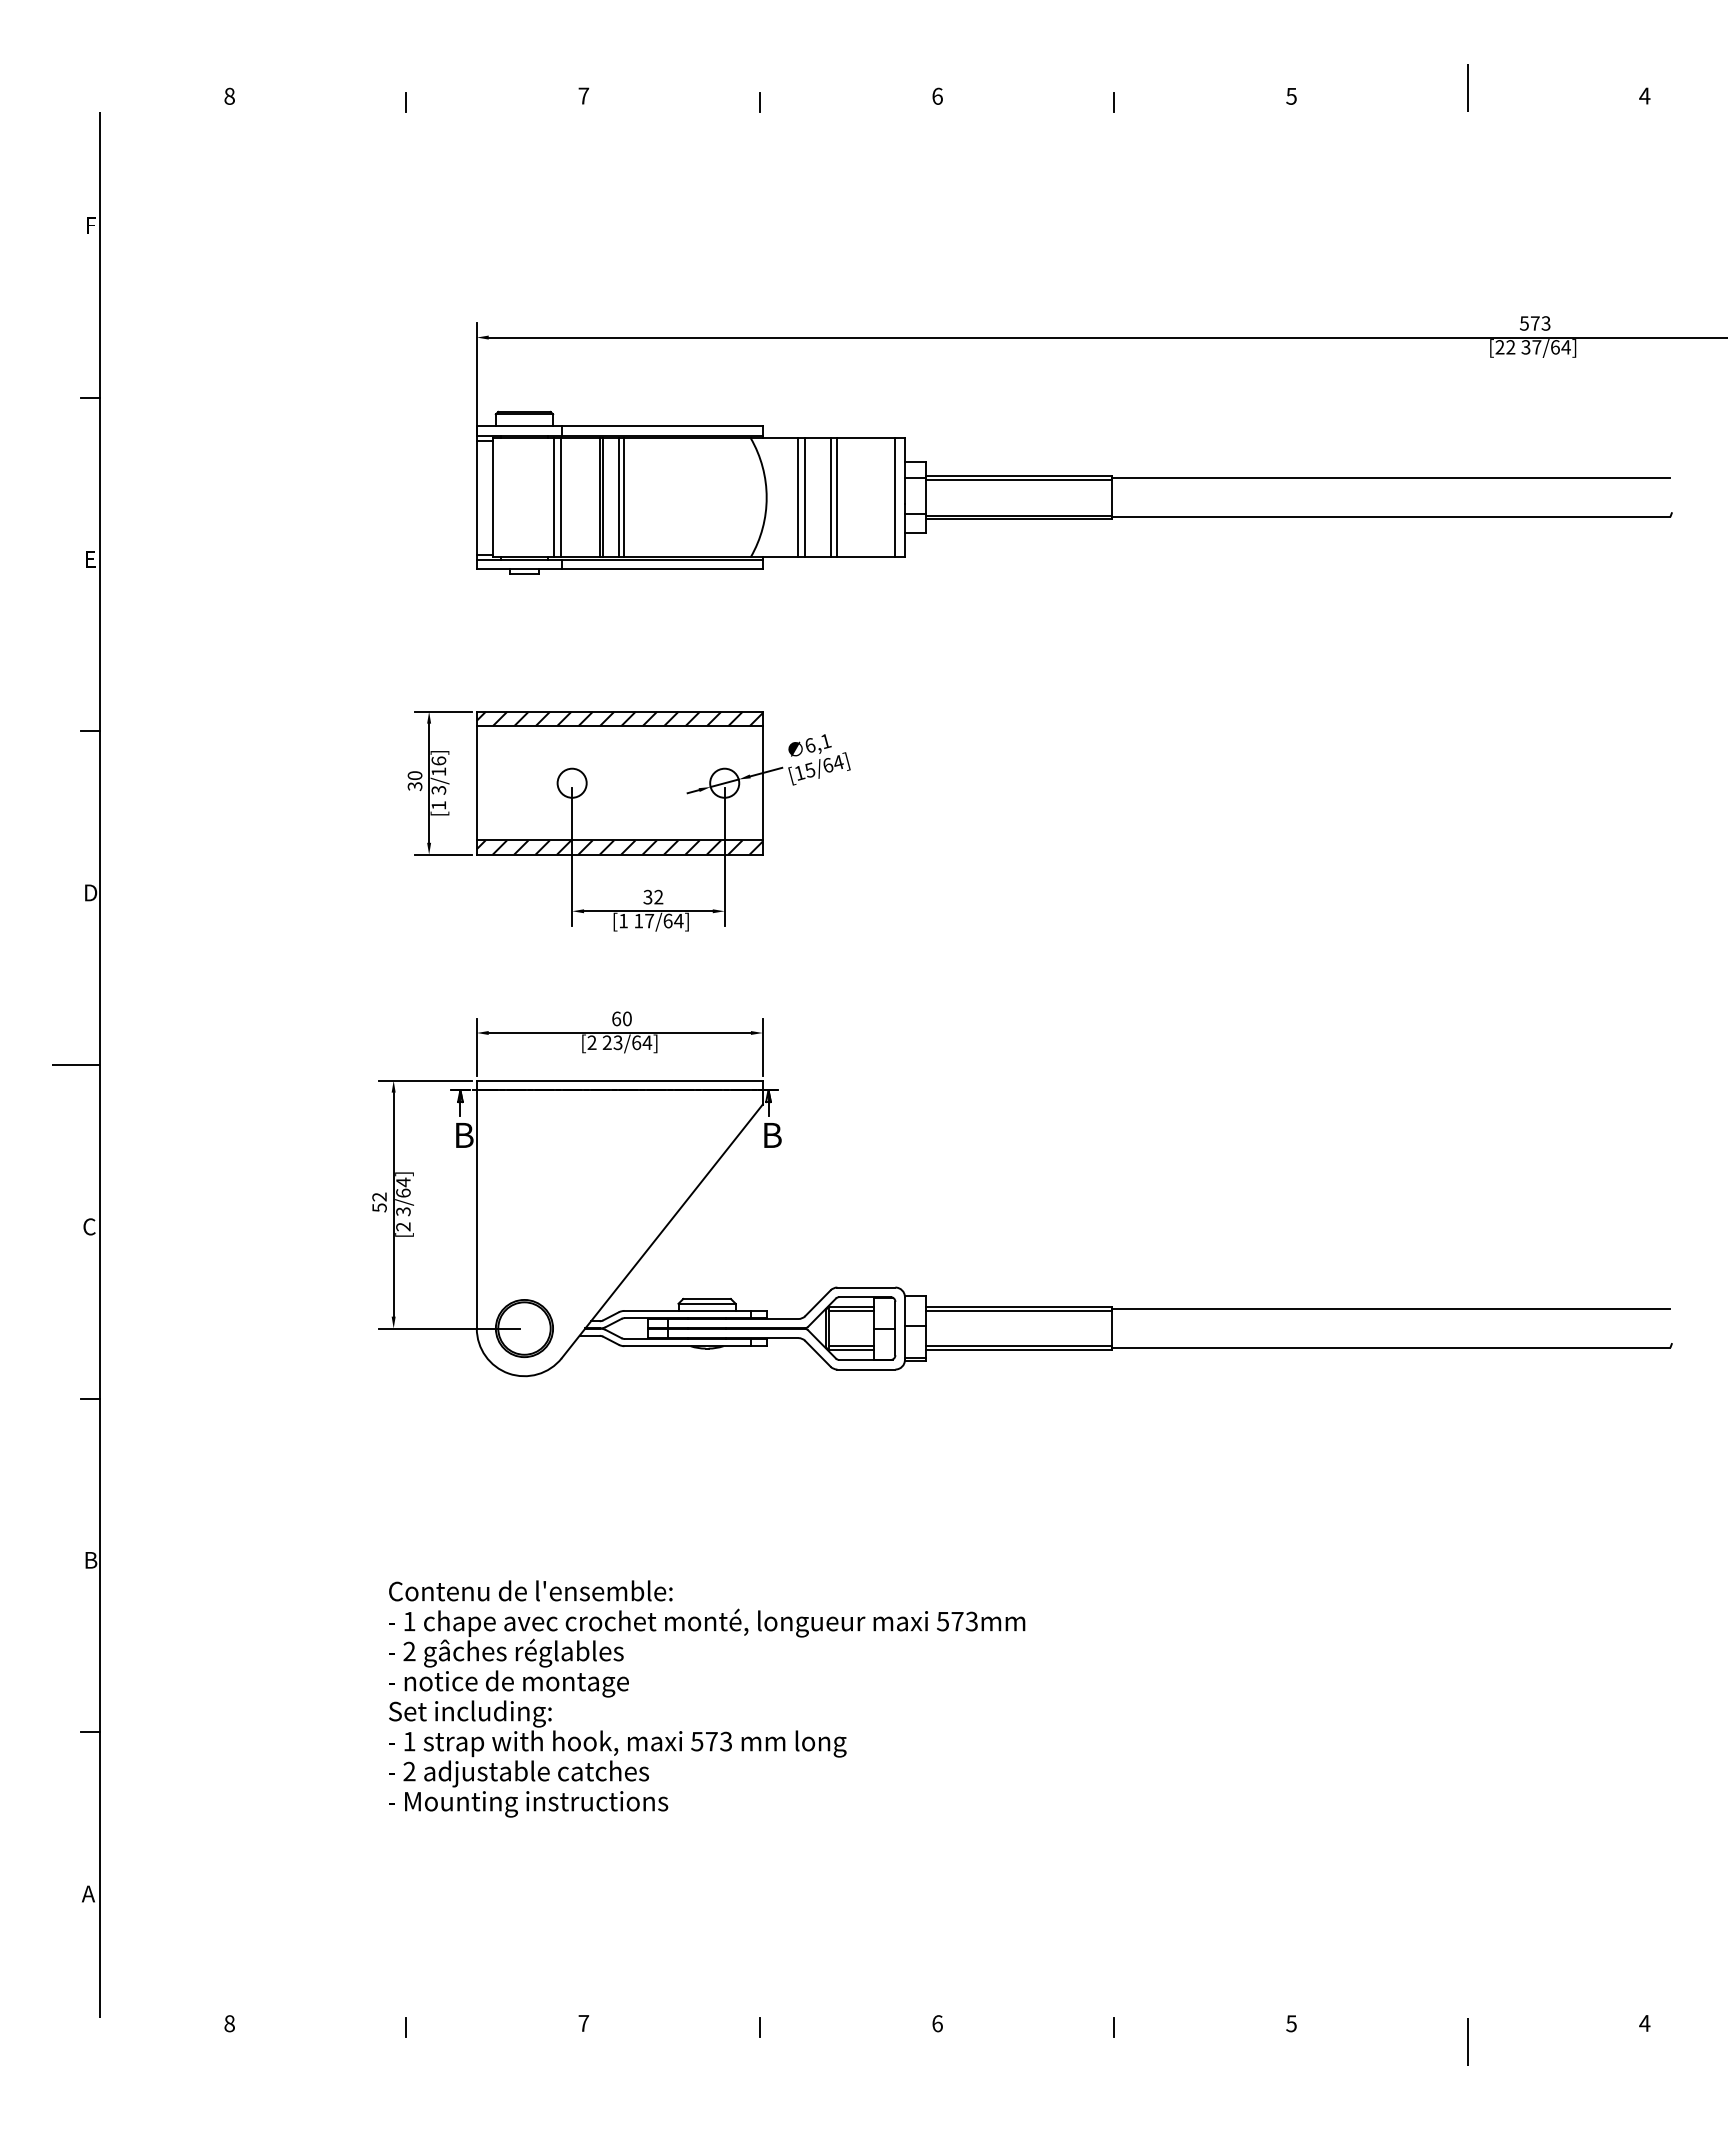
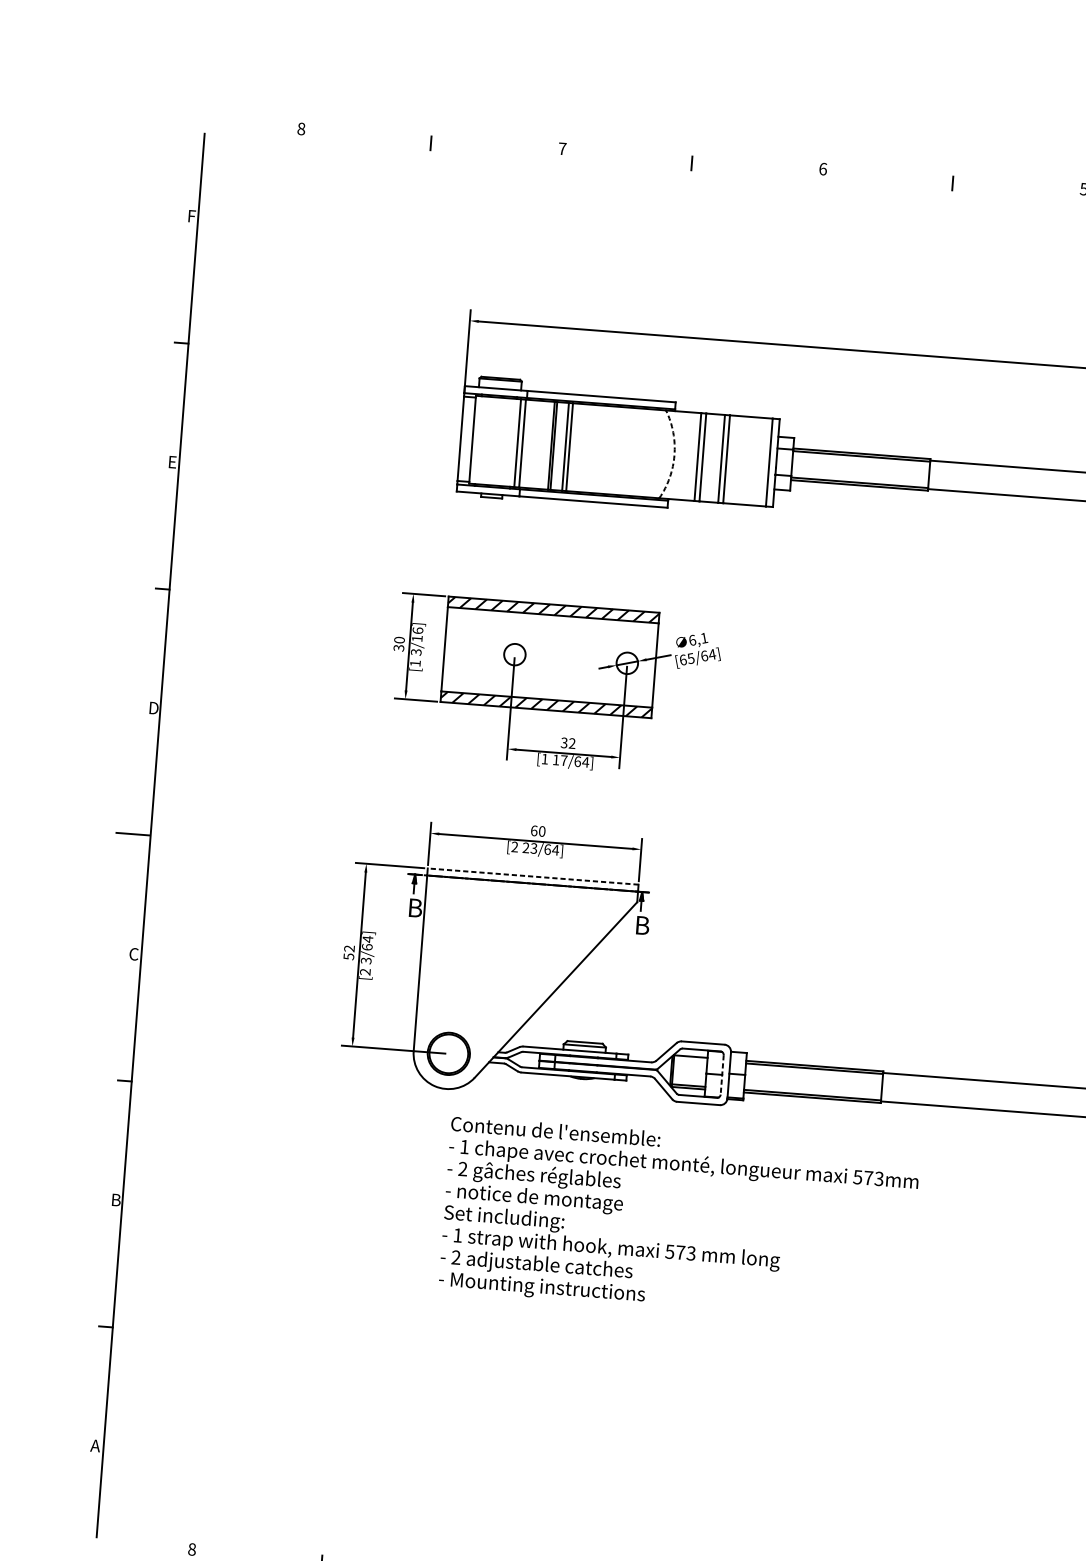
arc: (766, 497) -> (674, 455), solid -> dashed
text: (800, 772) -> (683, 659), [15/64] -> [65/64]
line: (619, 1080) -> (532, 876), solid -> dashed
line: (850, 1310) -> (690, 1059), removed
line: (895, 1328) -> (722, 1074), solid -> dashed
text: (707, 1698) -> (679, 1220), moved

